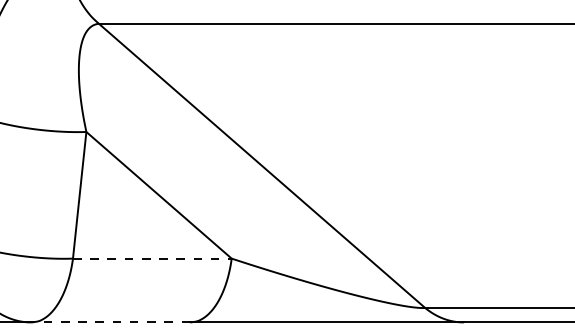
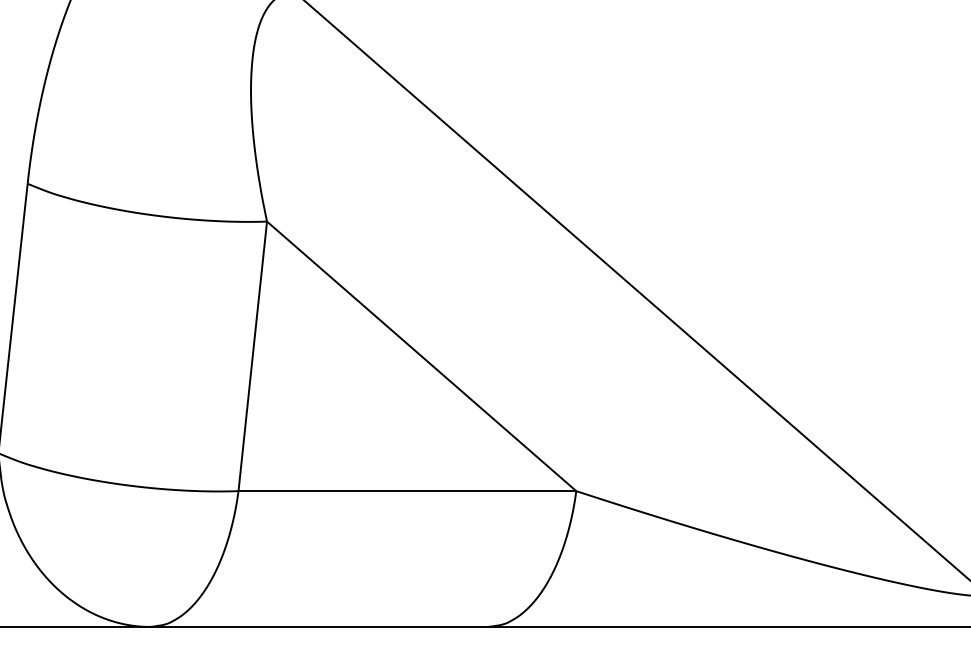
line: (152, 258) -> (407, 490), dashed -> solid
line: (110, 322) -> (318, 627), dashed -> solid

